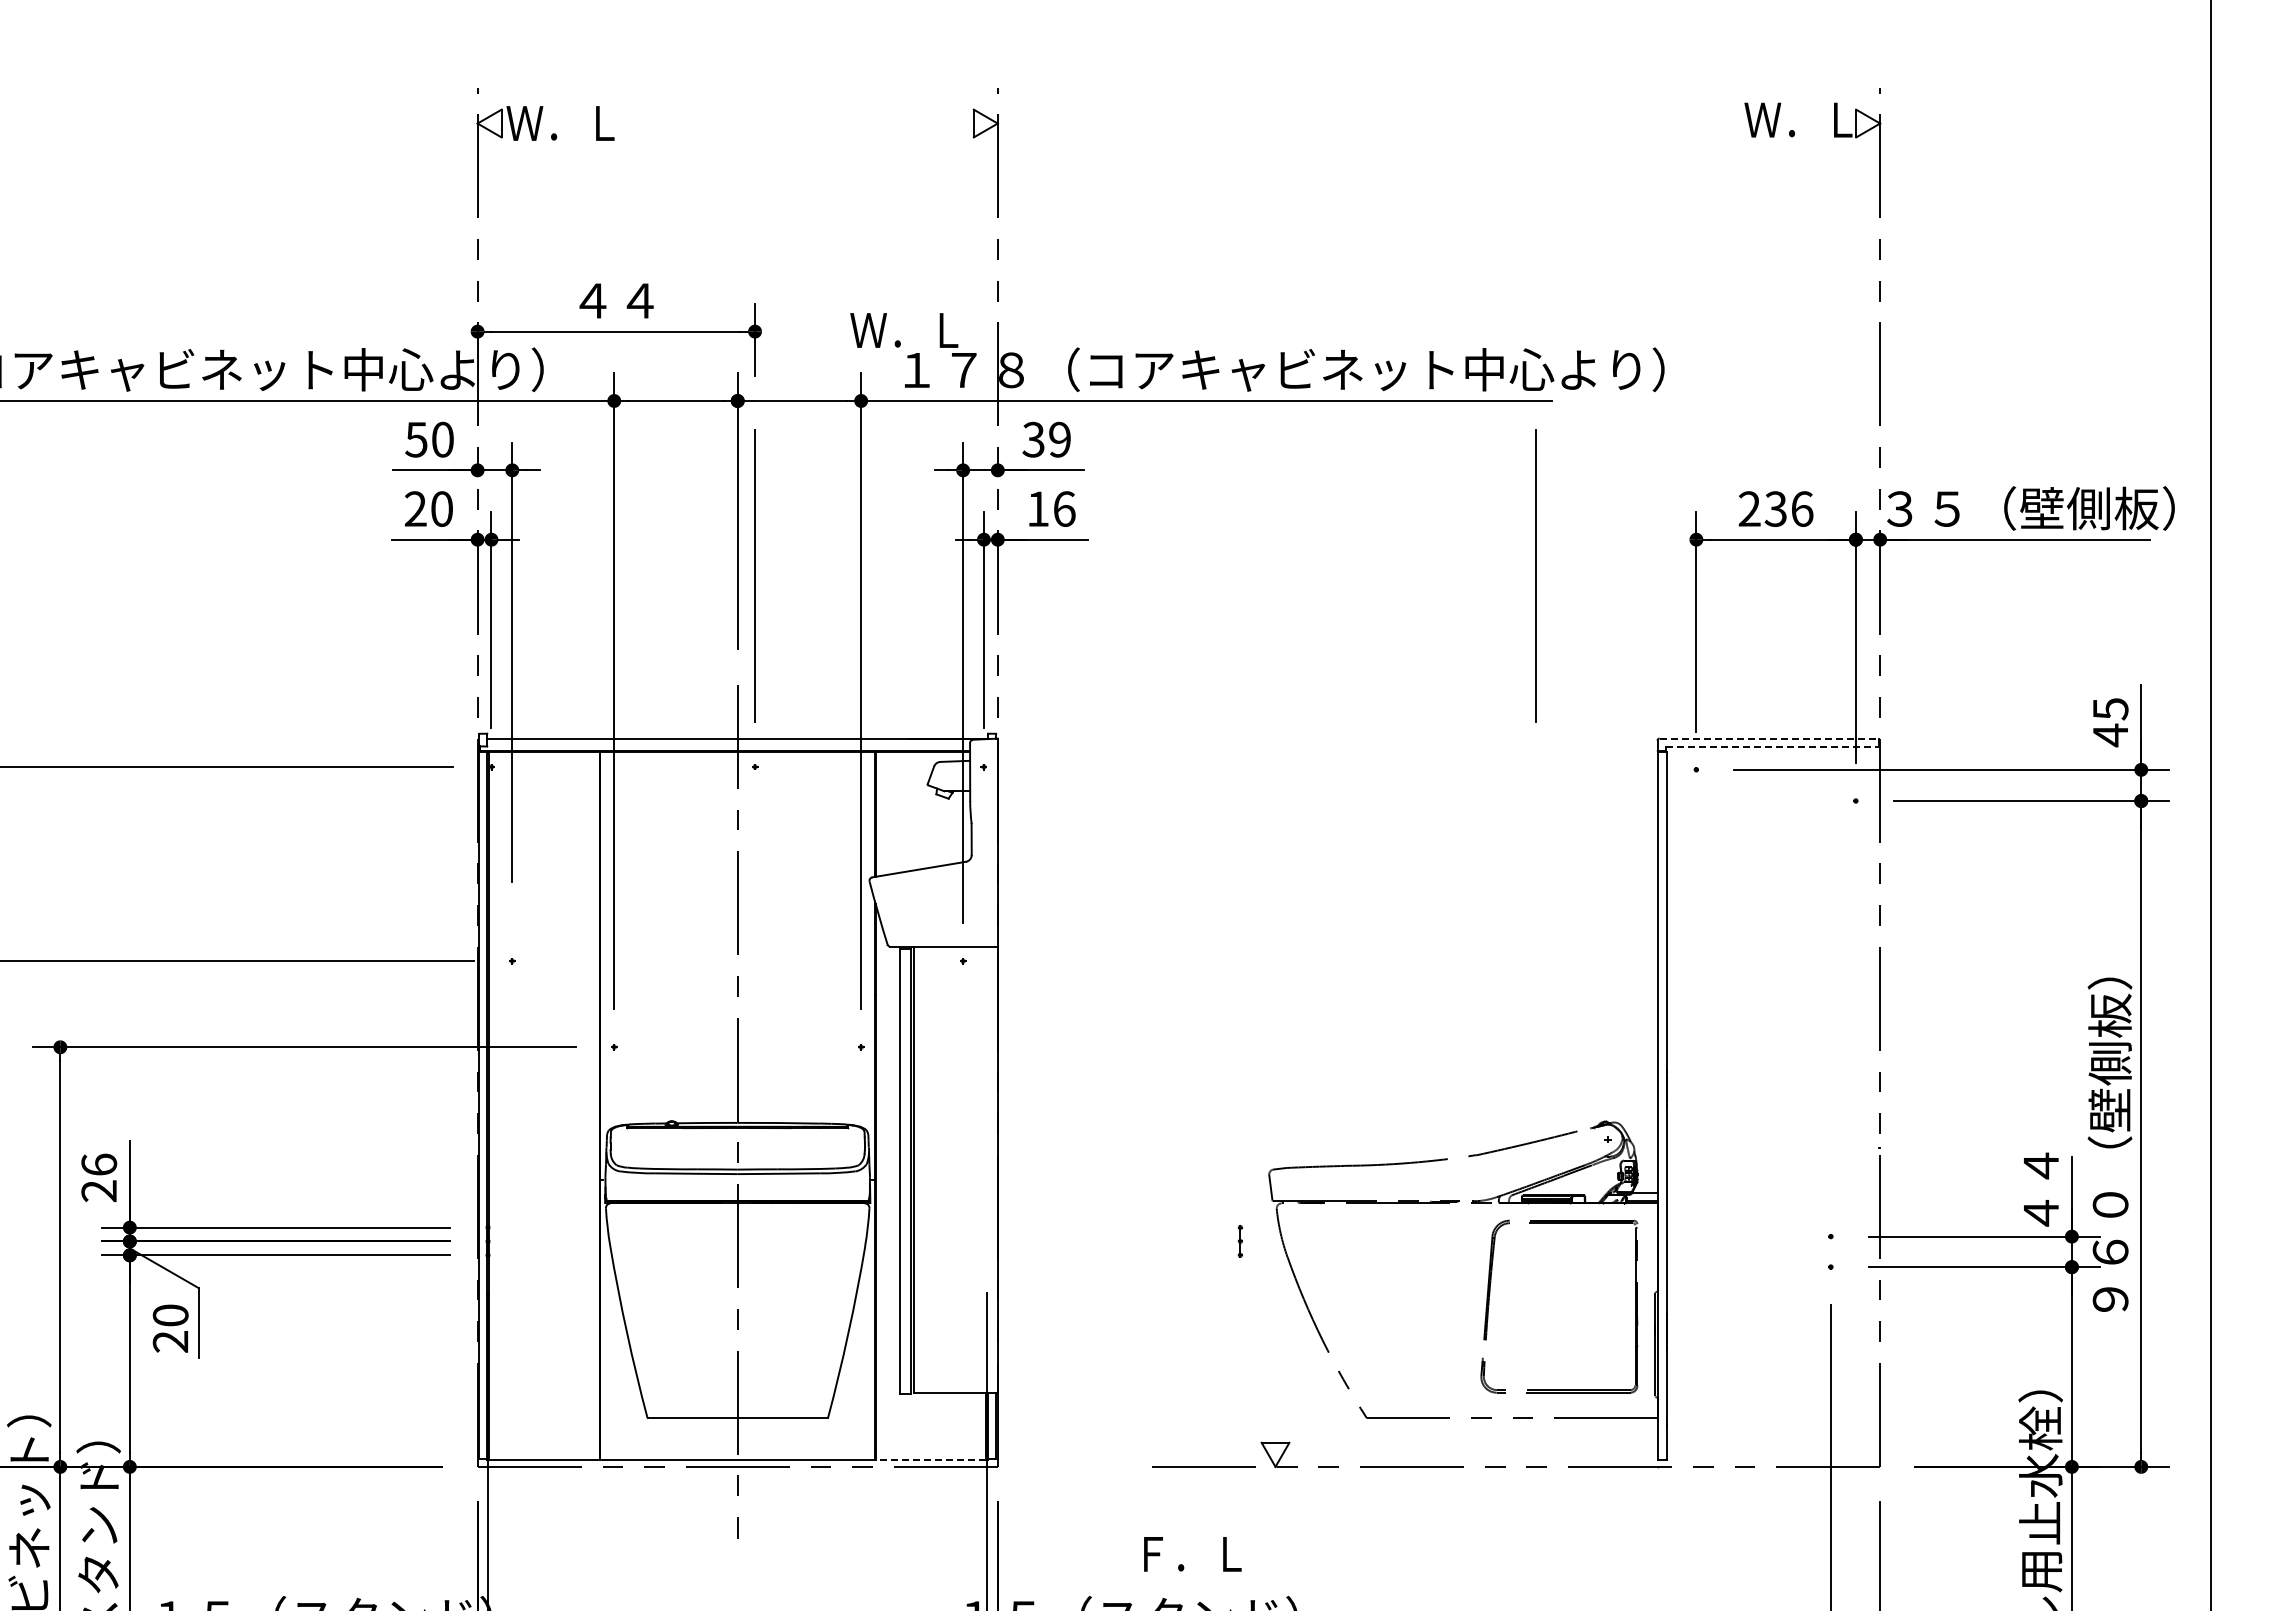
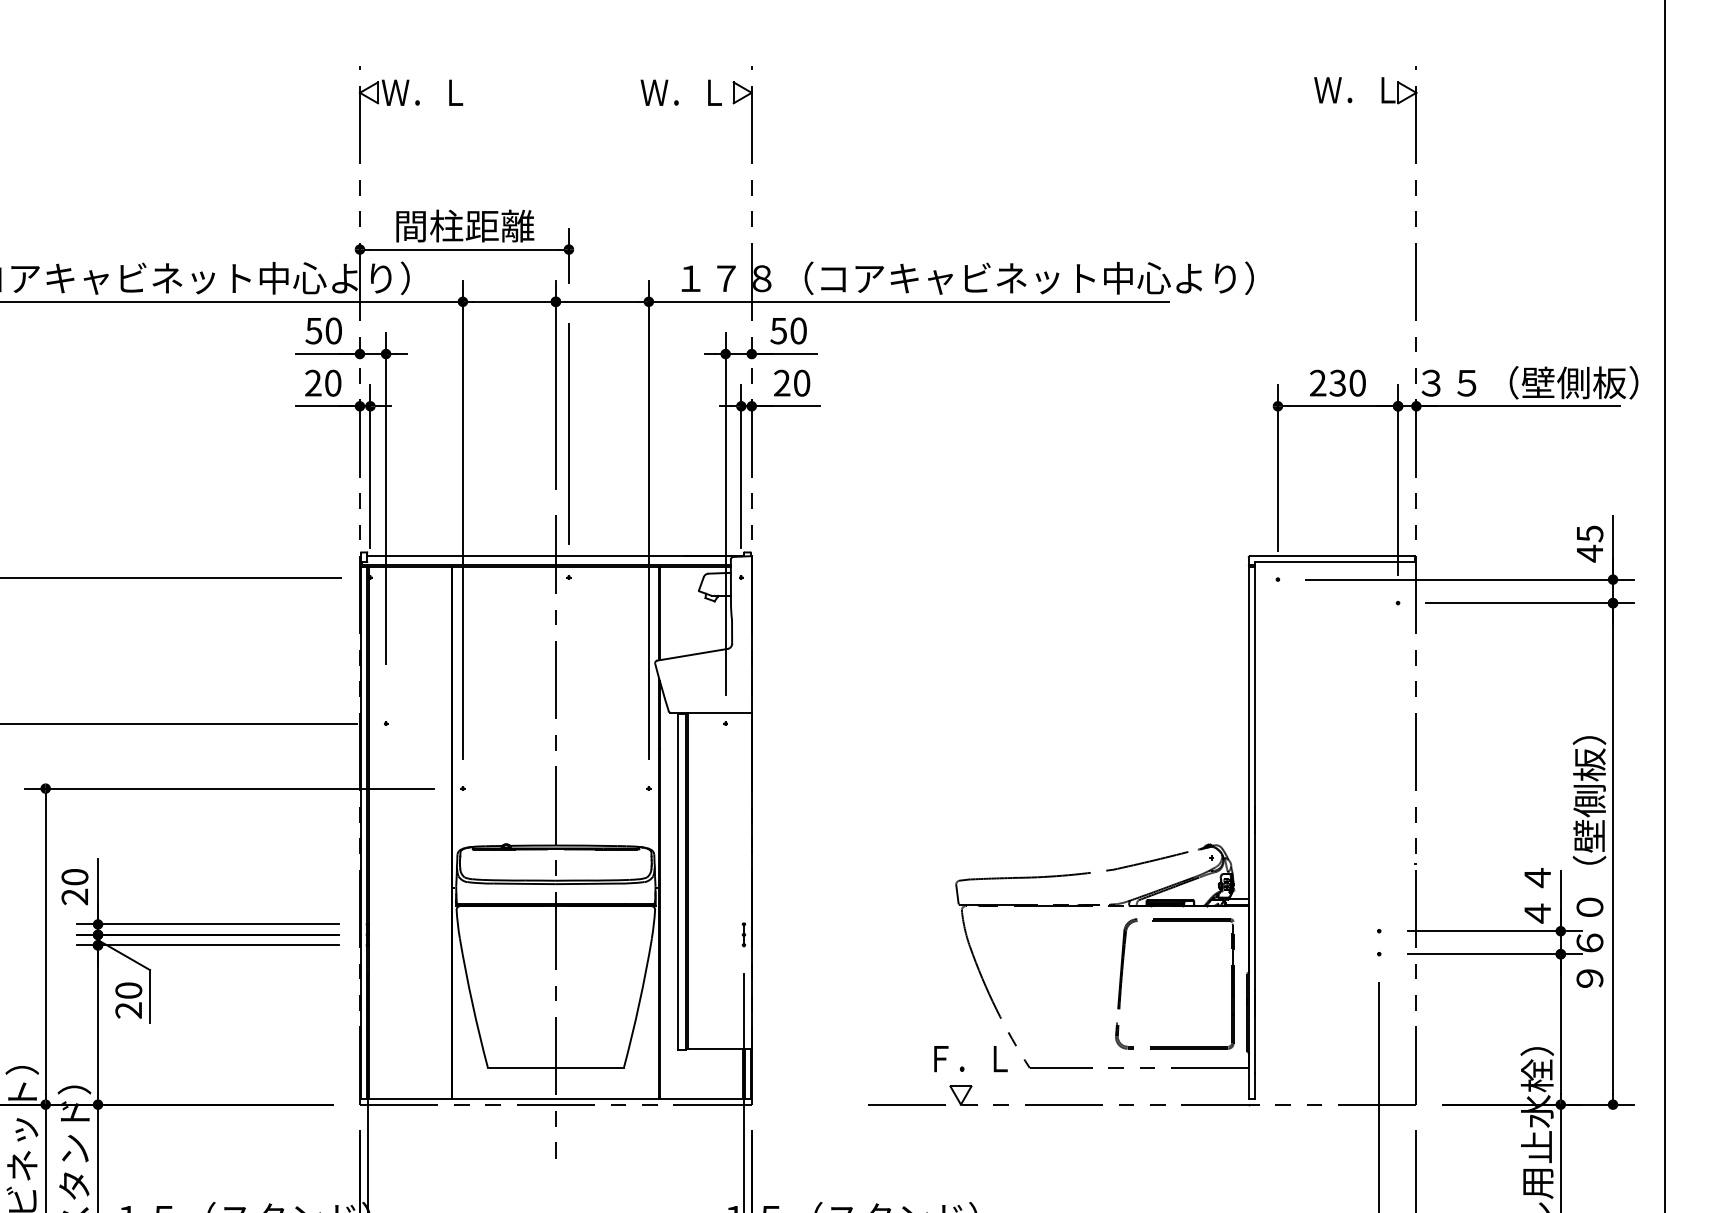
text: (617, 300) -> (465, 226), ４４ -> 間柱距離
text: (904, 330) -> (681, 92), moved
text: (1046, 439) -> (788, 330), 39 -> 50
text: (1051, 508) -> (792, 382), 16 -> 20
text: (1802, 508) -> (1357, 382), 236 -> 230
line: (1535, 575) -> (1156, 433), removed
line: (1769, 738) -> (1333, 556), dashed -> solid
line: (1772, 746) -> (1335, 562), dashed -> solid
text: (99, 1164) -> (75, 876), 26 -> 20
part: (1239, 1241) -> (743, 934), moved
line: (930, 1459) -> (701, 1099), dashed -> solid
text: (1192, 1554) -> (970, 1059), moved

